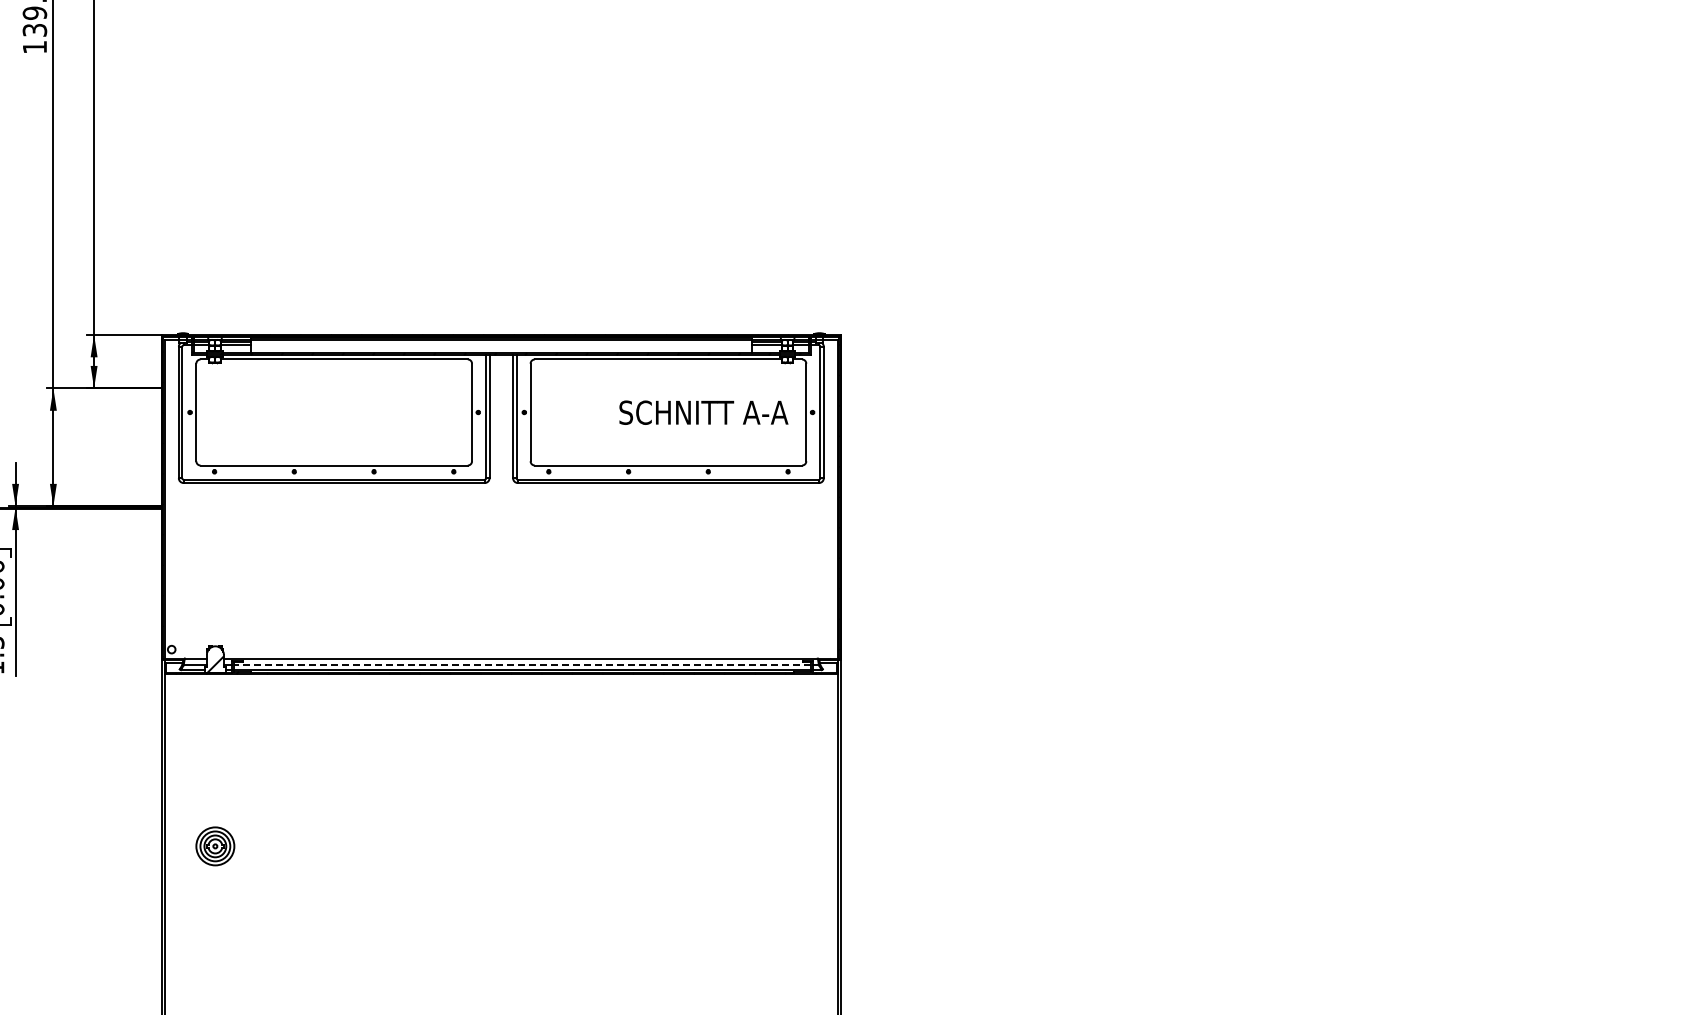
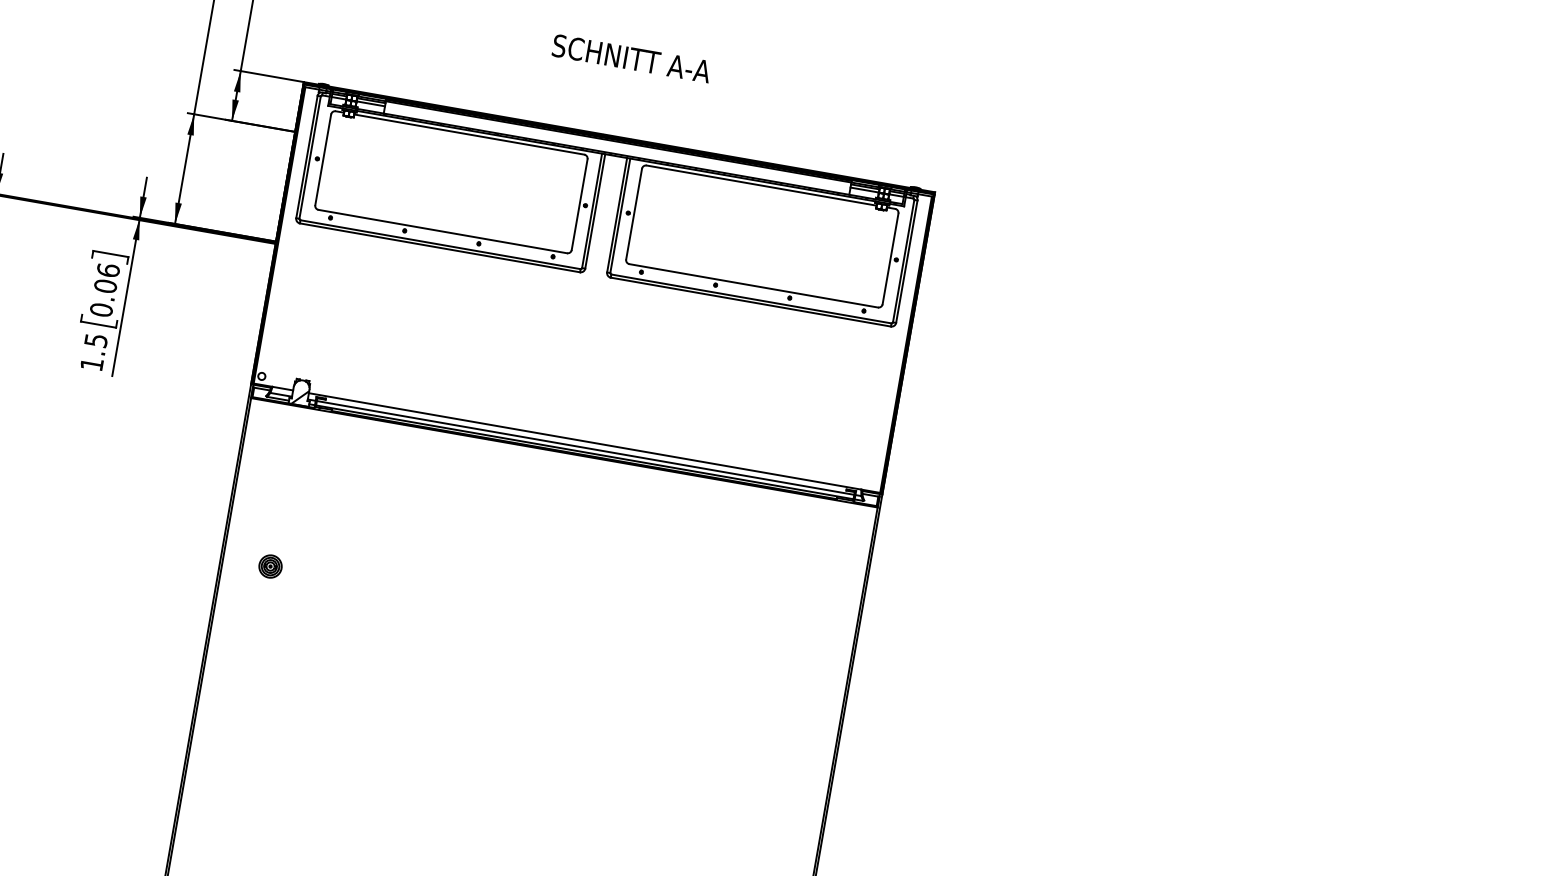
text: (703, 412) -> (631, 58), moved
line: (522, 665) -> (585, 448), dashed -> solid
part: (215, 846) -> (270, 566), size x0.62

